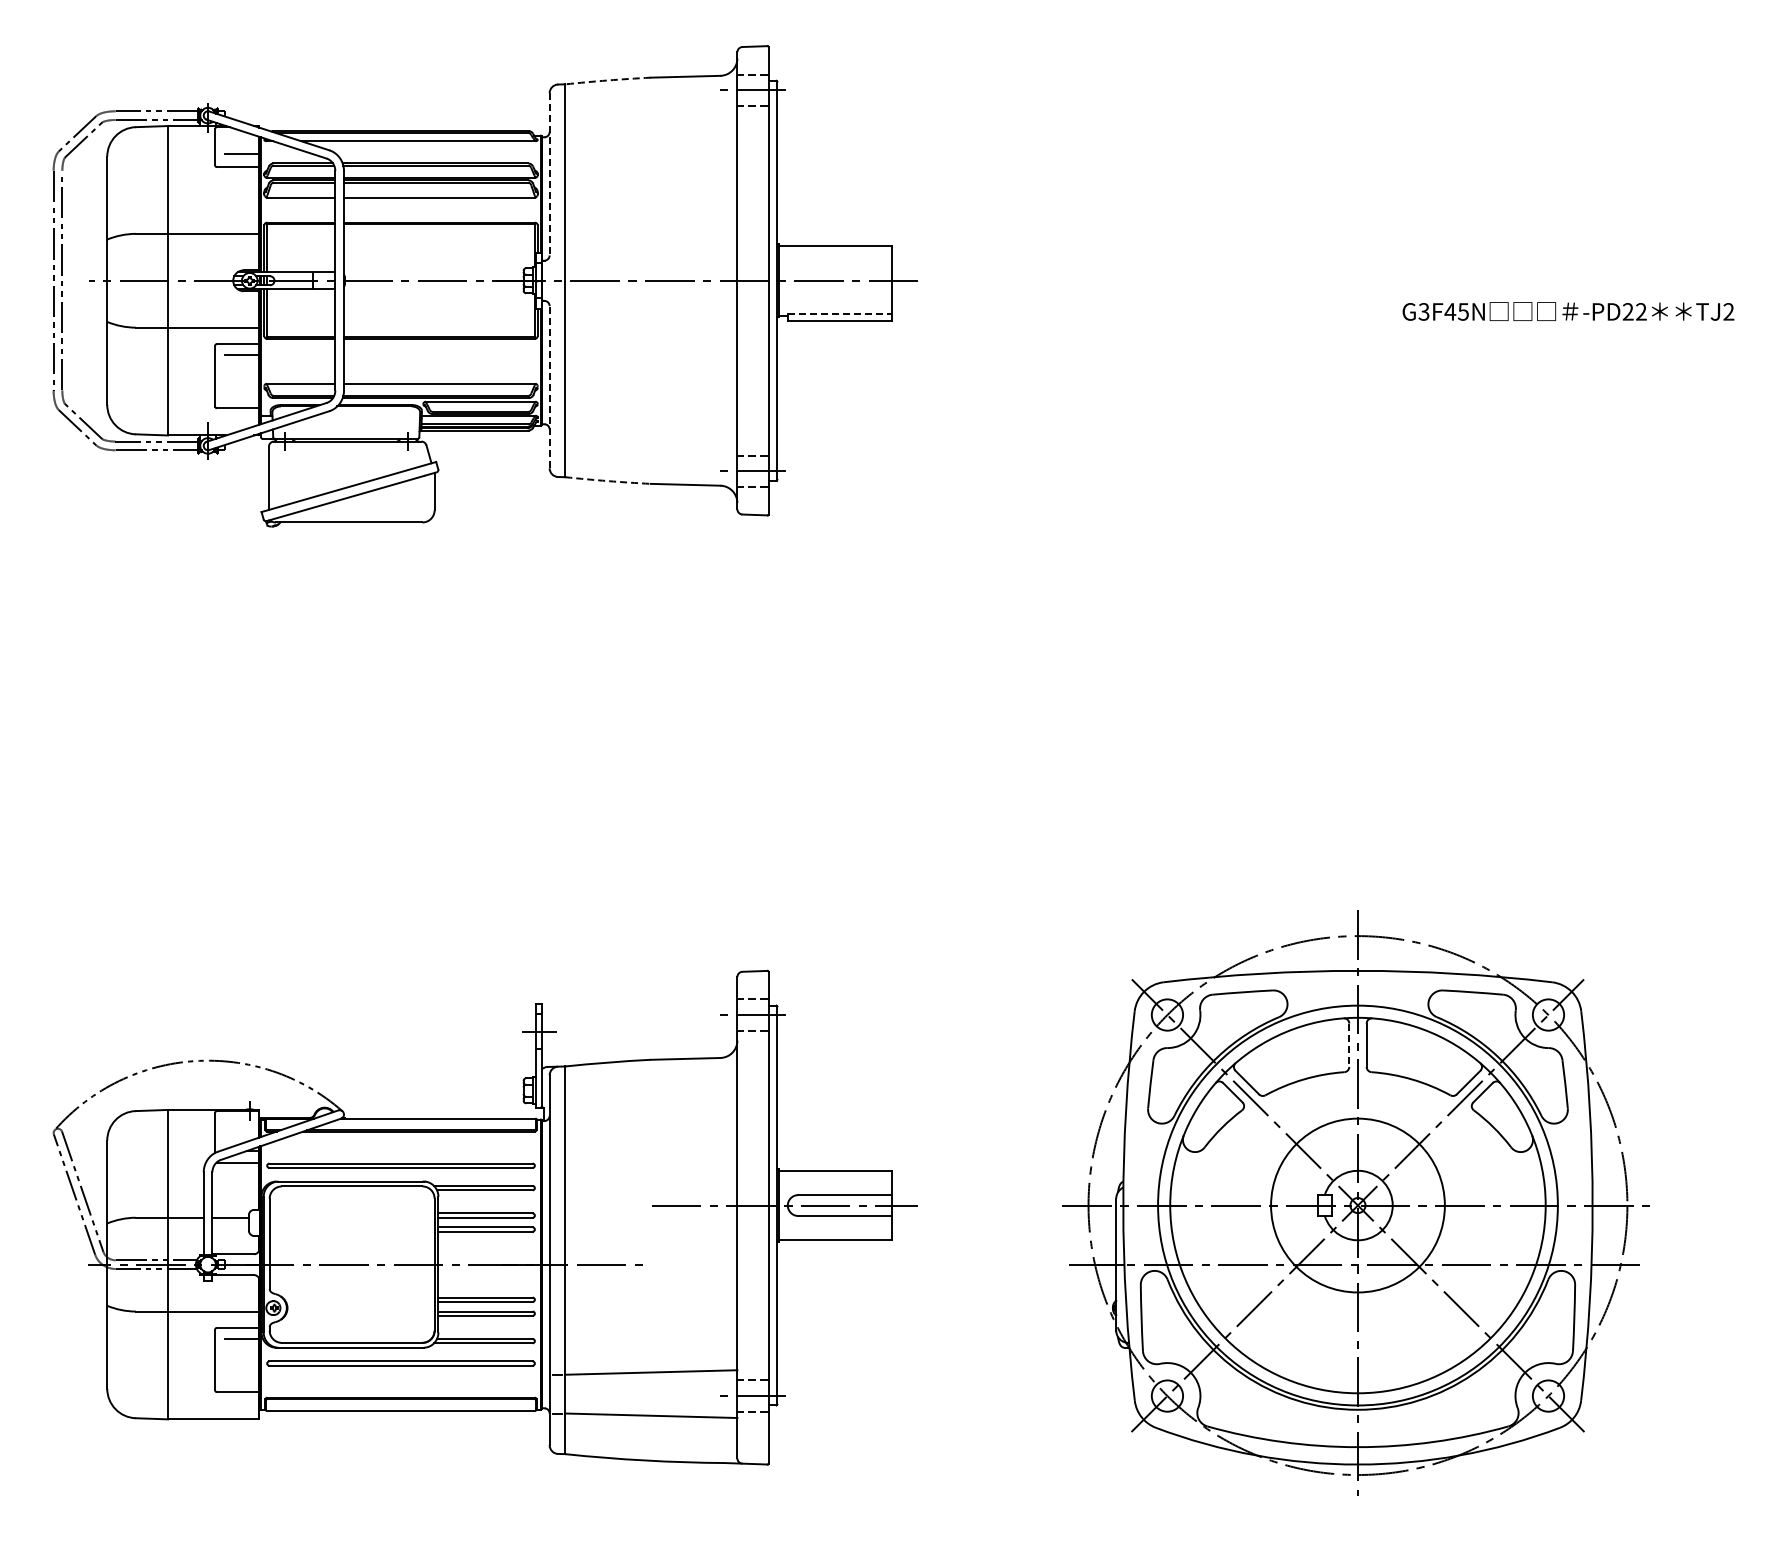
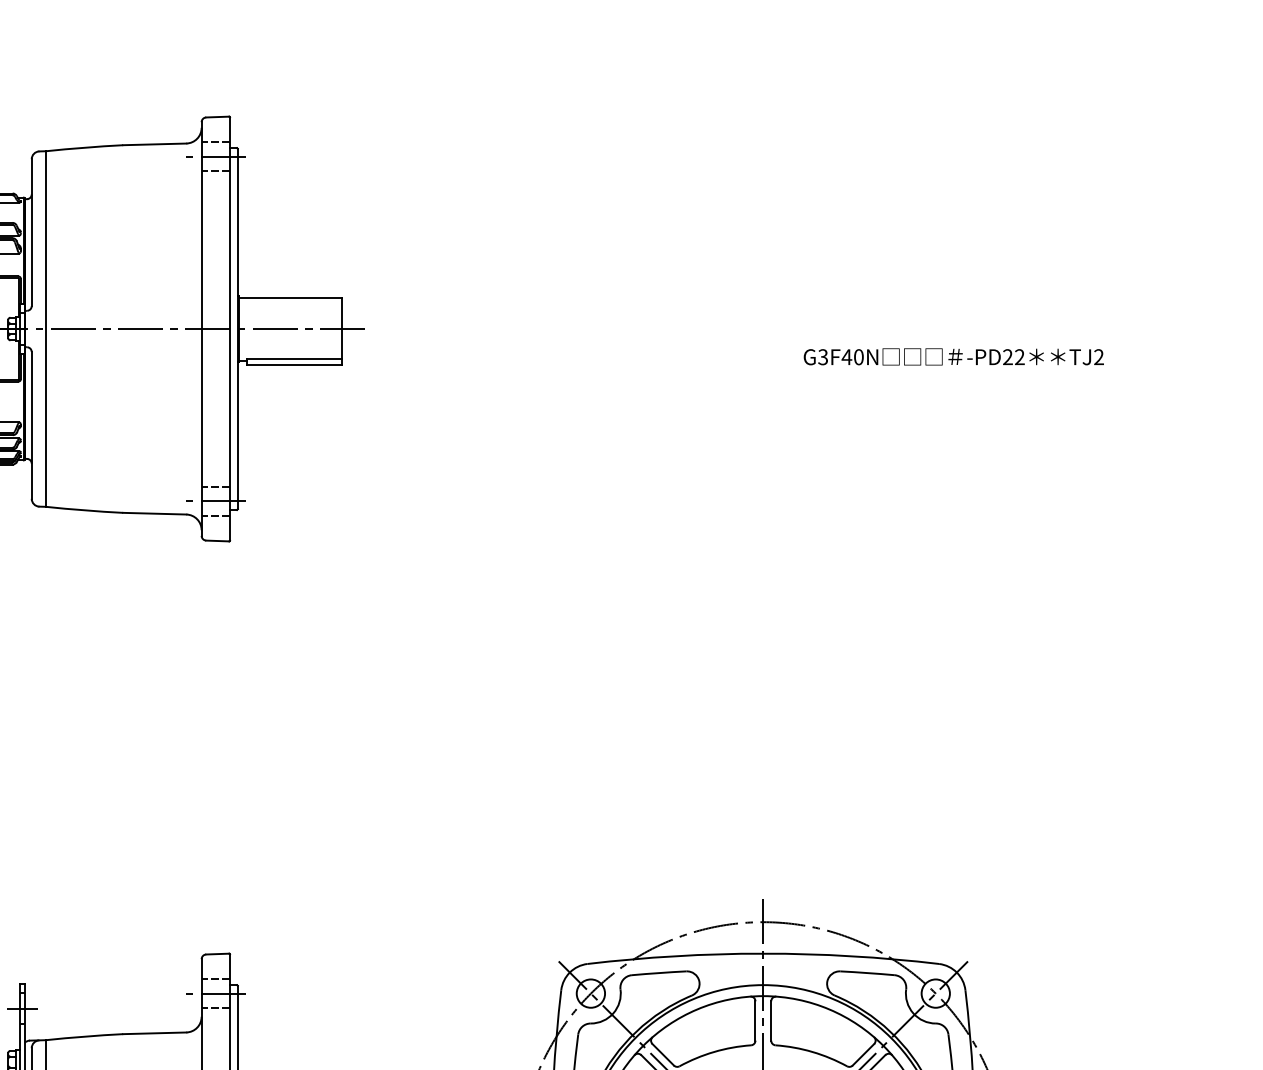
arc: (607, 80) -> (84, 147), dashed -> solid
line: (549, 174) -> (31, 232), dashed -> solid
text: (1462, 311) -> (857, 356), G3F45N -> G3F40N
line: (840, 313) -> (294, 358), dashed -> solid
line: (549, 386) -> (31, 424), dashed -> solid
arc: (607, 481) -> (84, 510), dashed -> solid
line: (1349, 1045) -> (755, 1021), dashed -> solid

